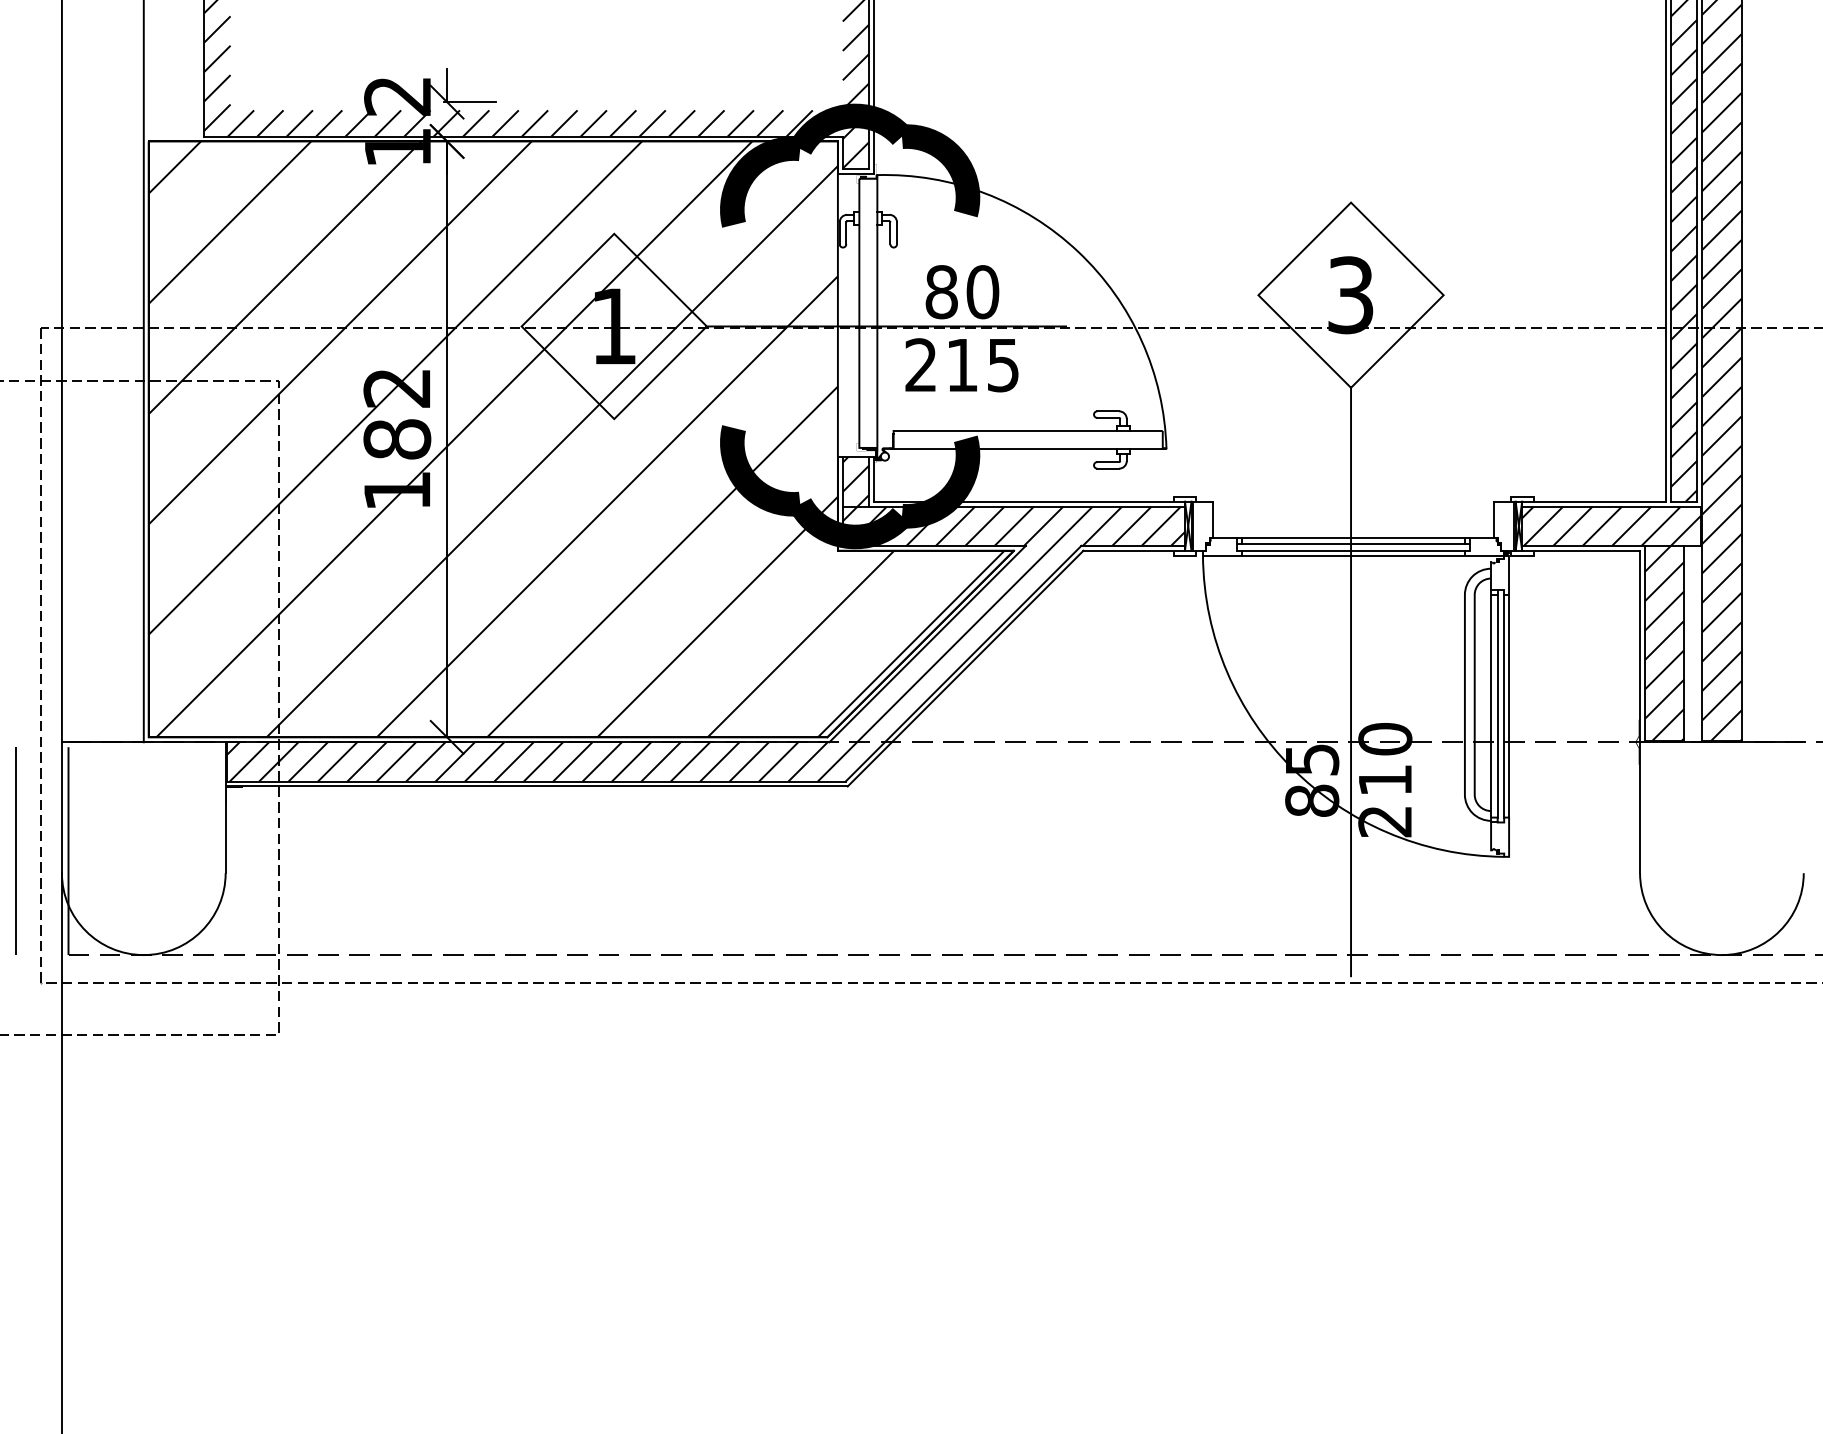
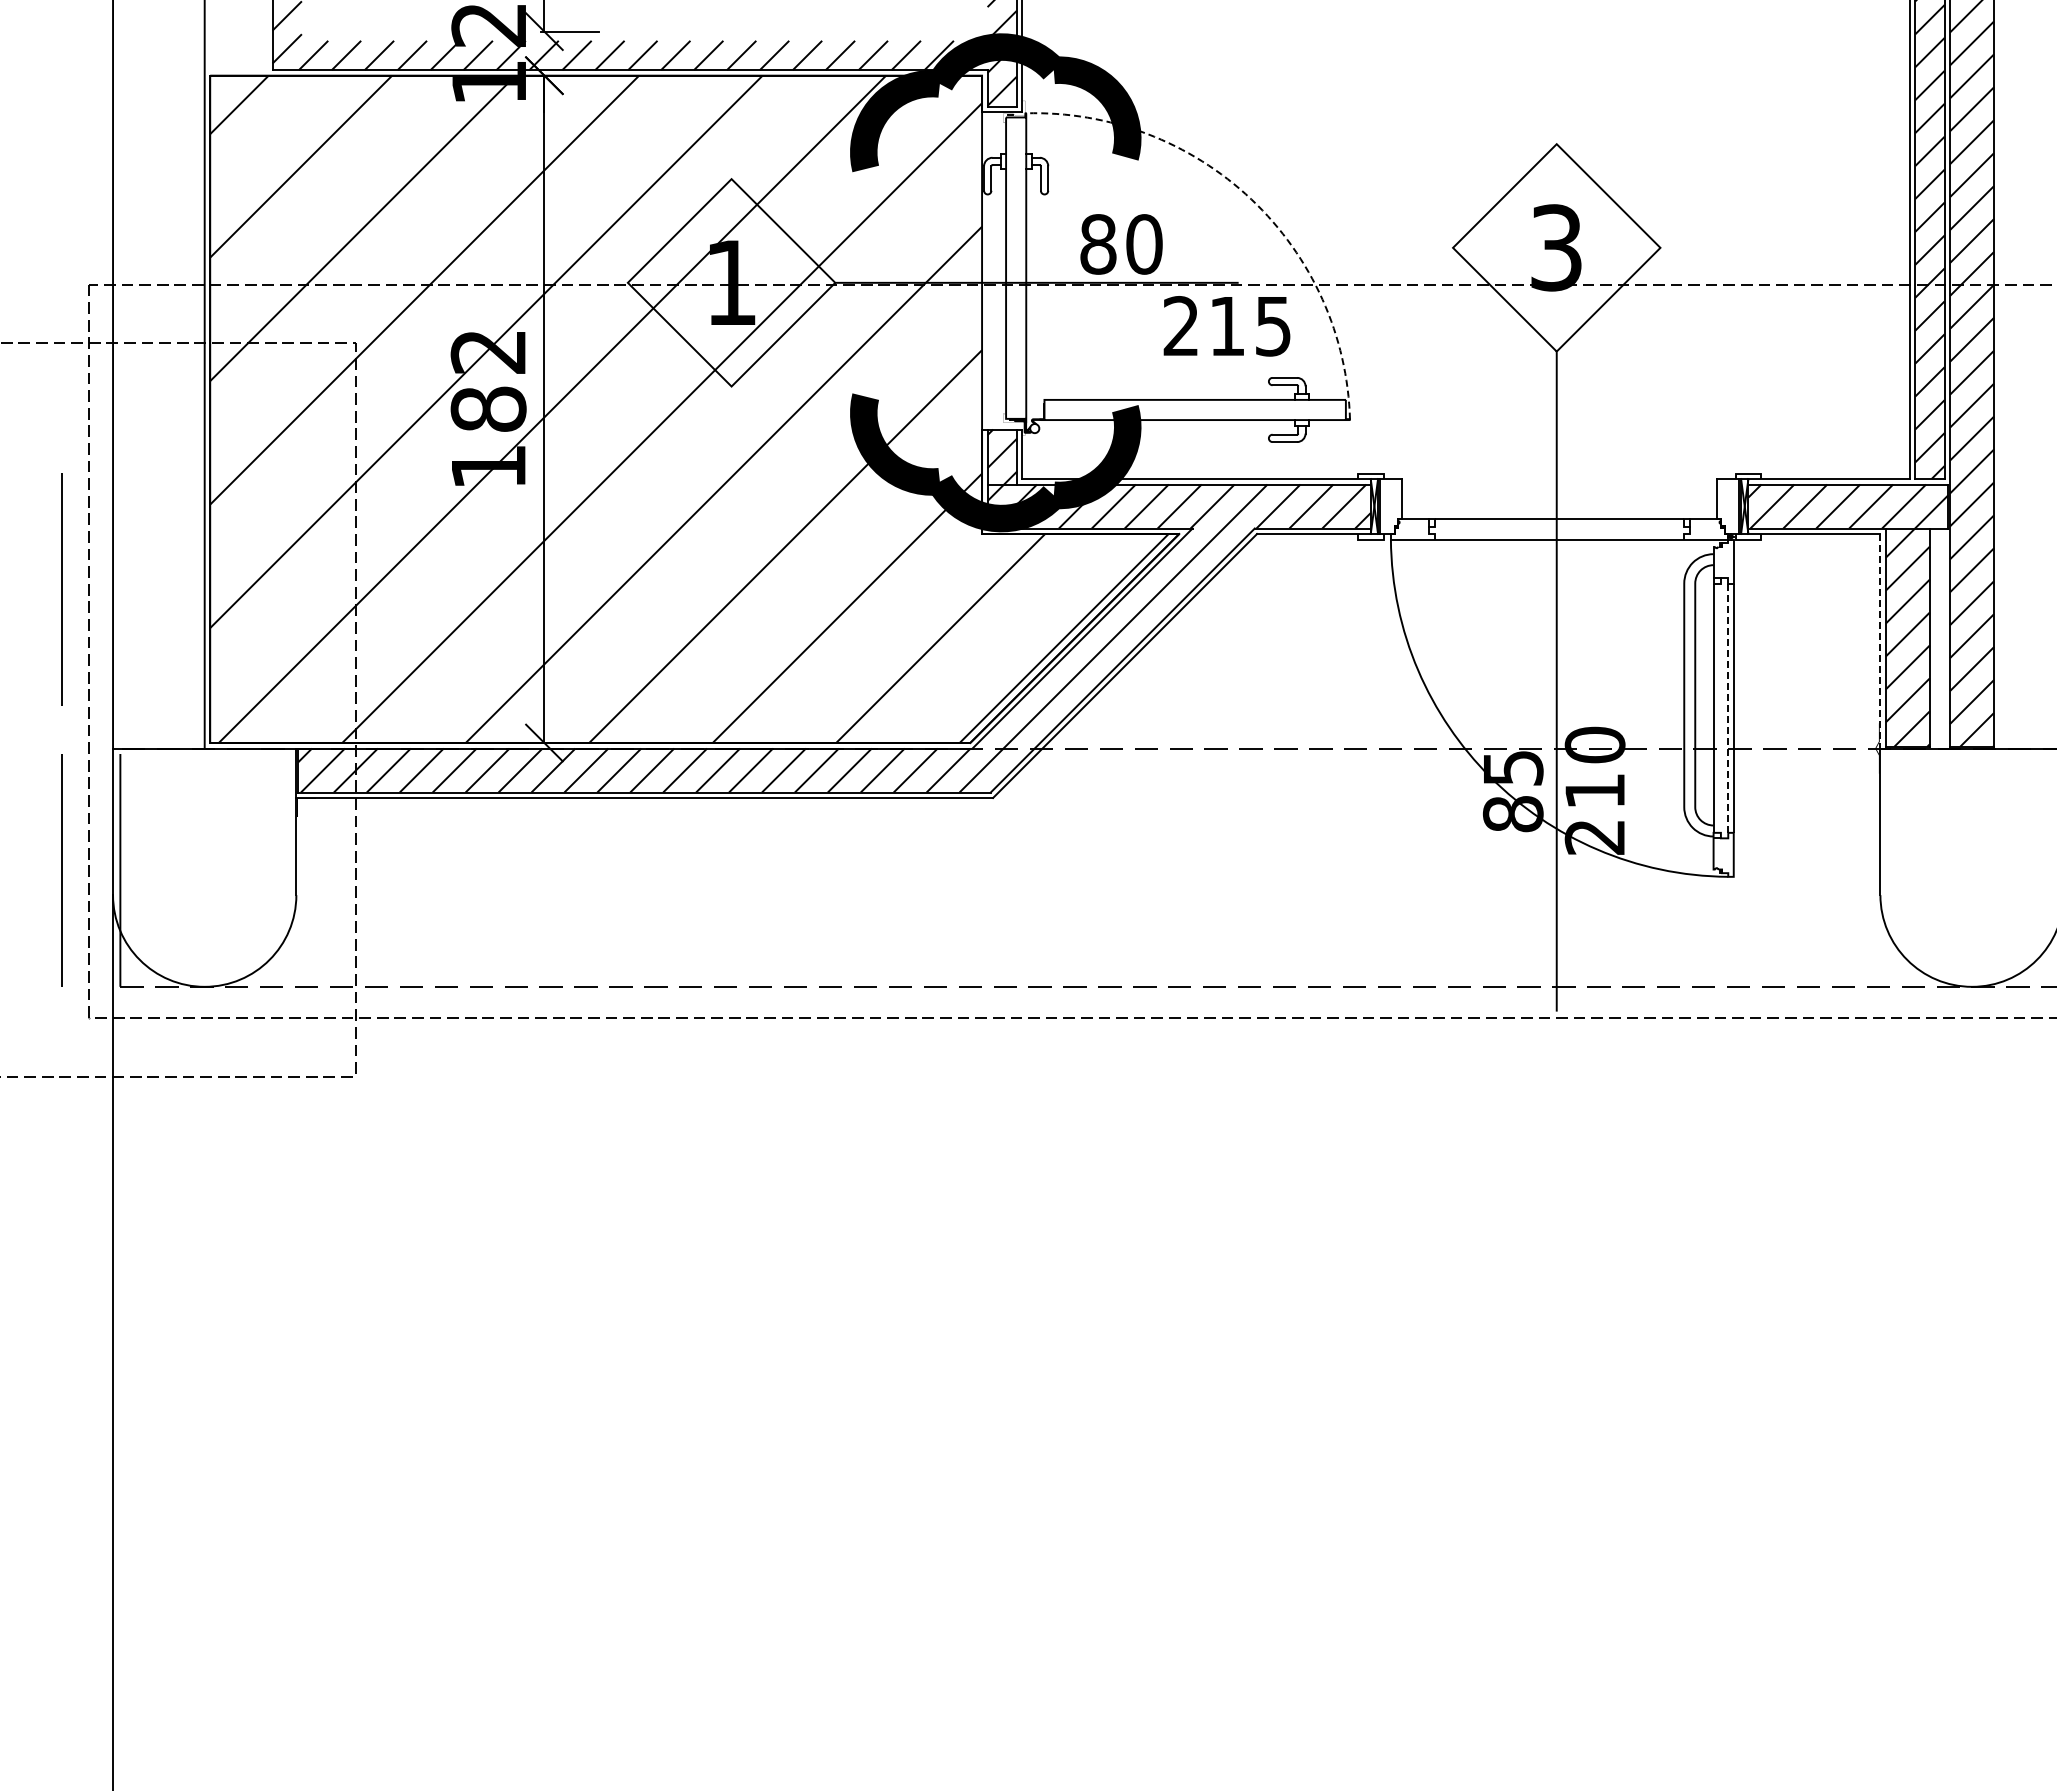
arc: (1078, 252) -> (1251, 199), solid -> dashed
text: (961, 365) -> (1226, 326), moved
line: (1353, 544) -> (1559, 526), removed
line: (1353, 551) -> (1559, 534), removed
line: (15, 600) -> (61, 589), added
line: (1640, 646) -> (1880, 641), solid -> dashed
line: (1497, 705) -> (1720, 707), removed
line: (1504, 706) -> (1728, 708), solid -> dashed

